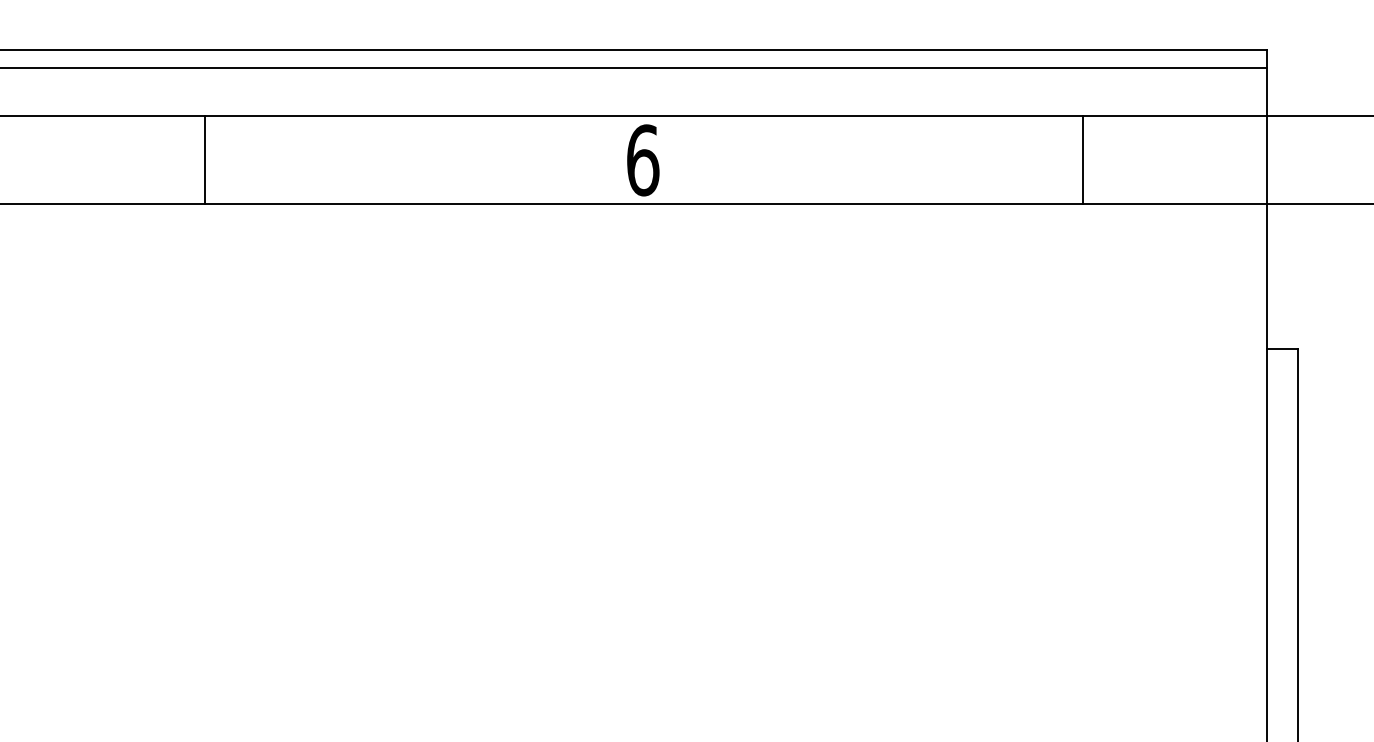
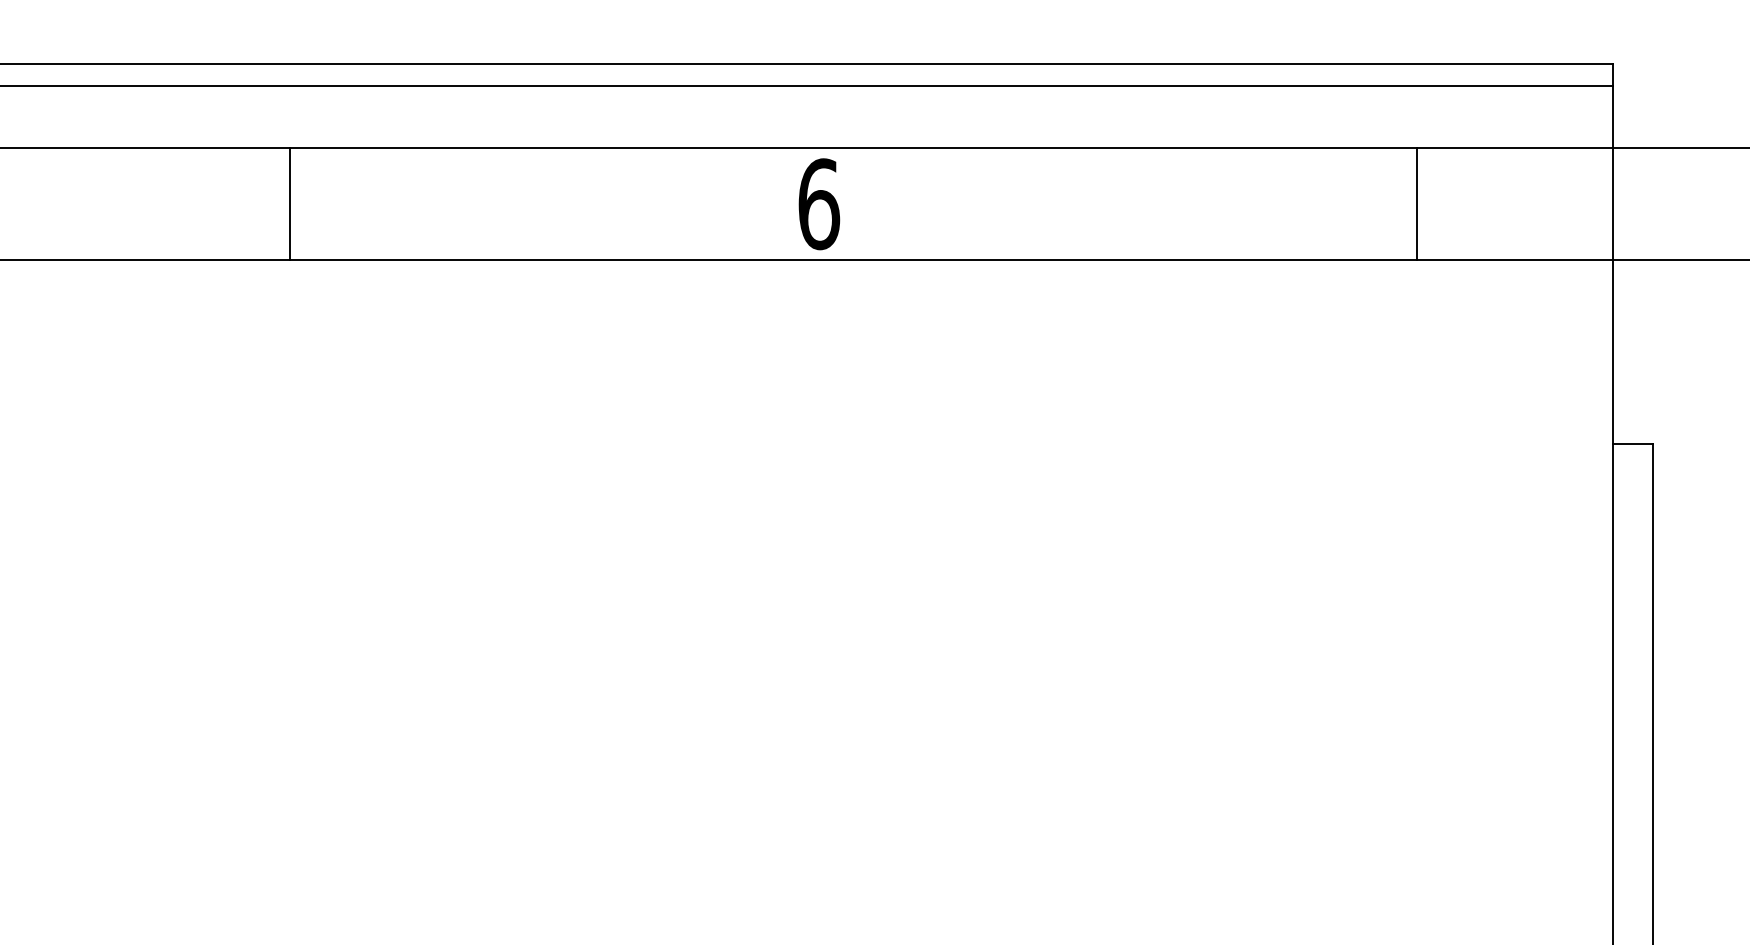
line: (205, 159) -> (290, 203), moved
line: (1082, 159) -> (1416, 203), moved

